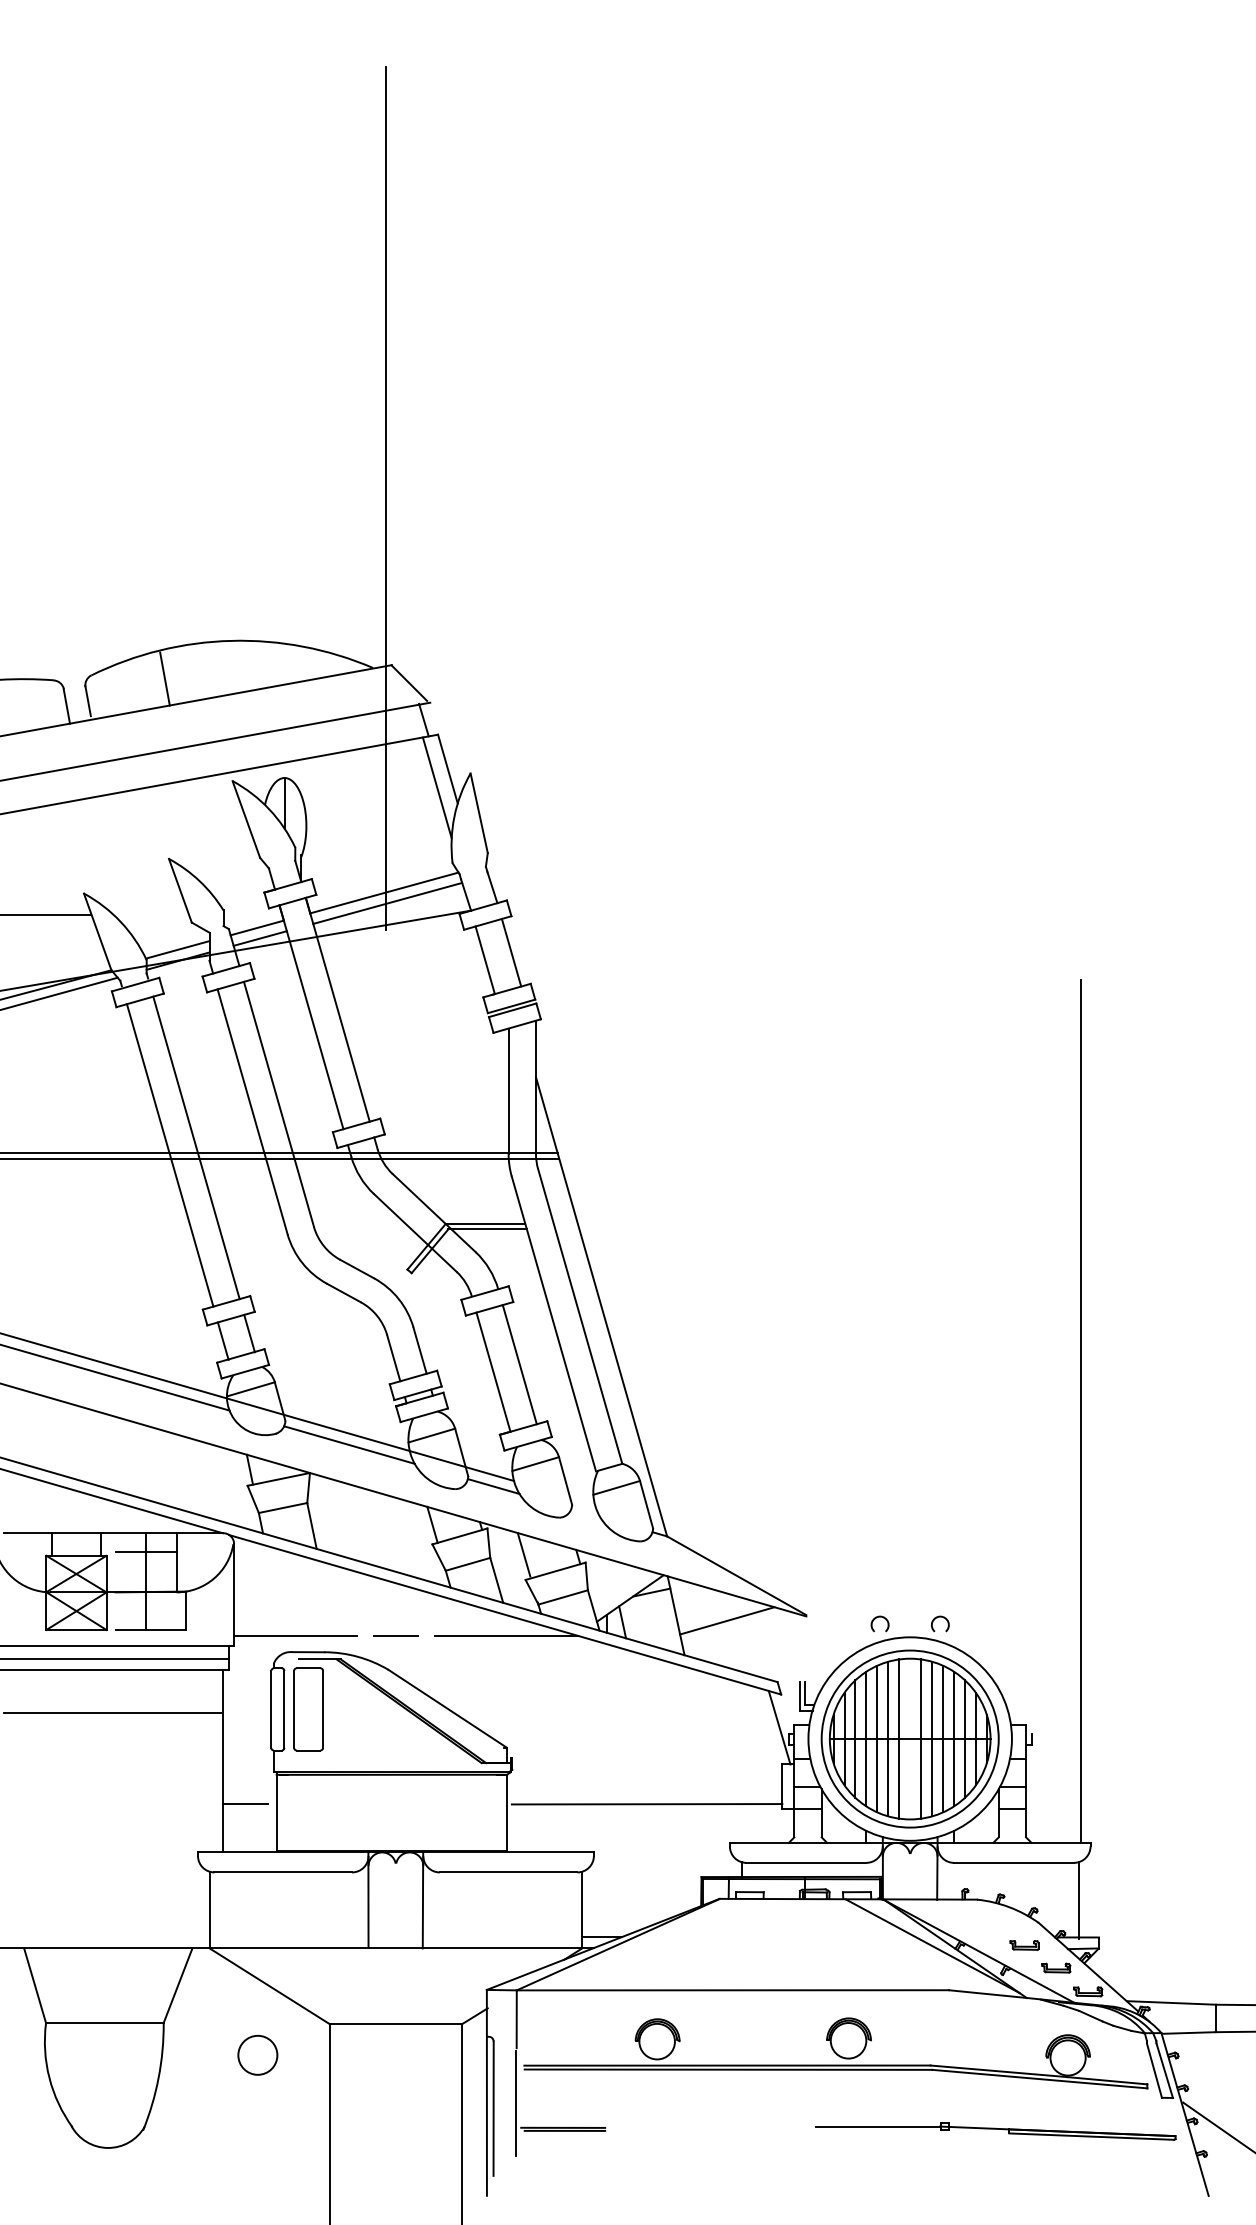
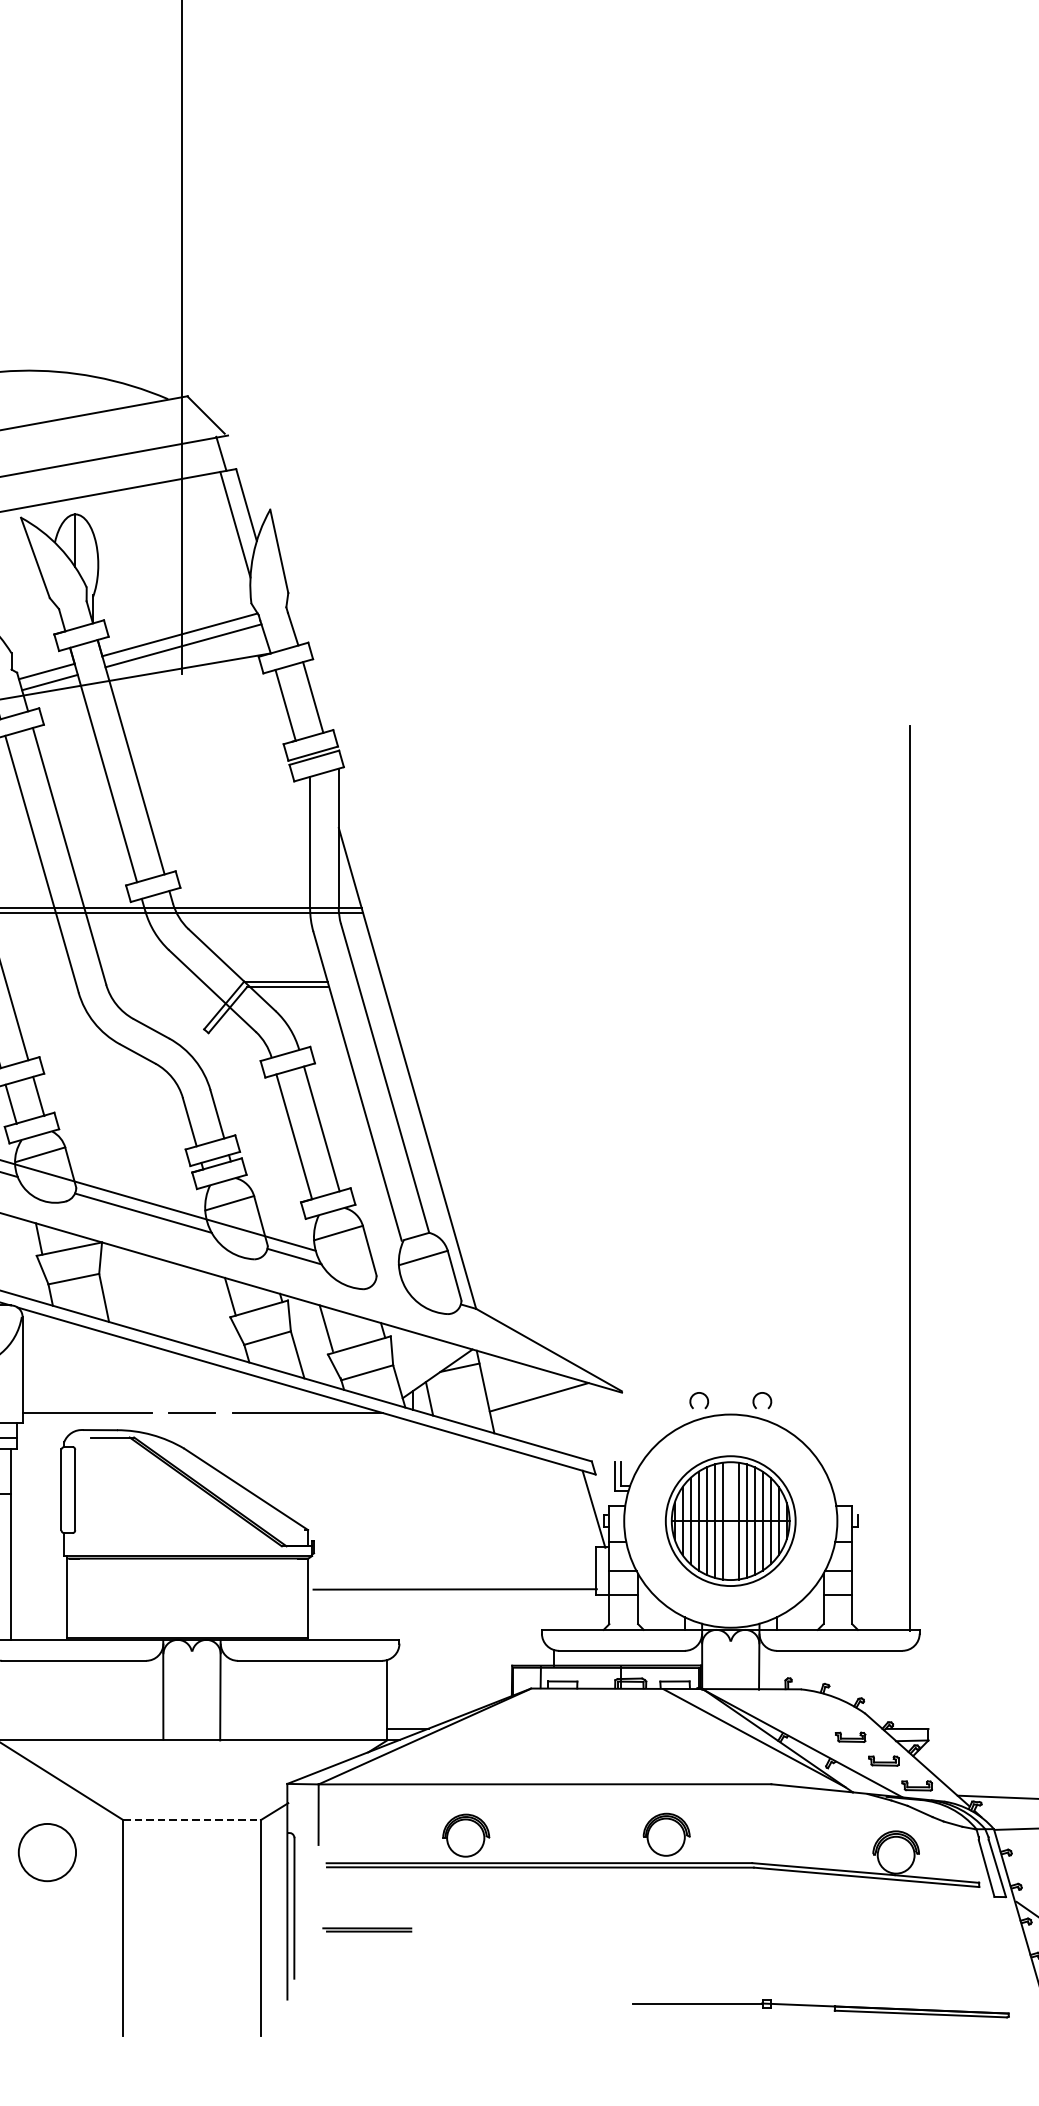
part: (308, 1709) -> (100, 1490), removed
part: (909, 1738) -> (730, 1520), size x0.7
line: (245, 1804) -> (34, 1589), removed
line: (1078, 1900) -> (907, 1690), removed
line: (395, 2024) -> (191, 1820), solid -> dashed
circle: (257, 2054) -> (47, 1851), size x1.4
line: (516, 2103) -> (318, 1902), removed
part: (995, 2131) -> (820, 2008), moved

